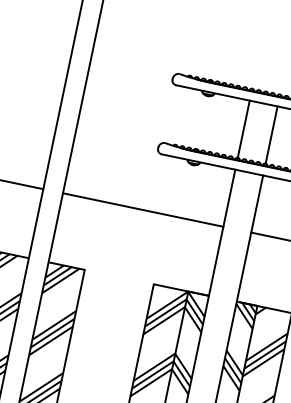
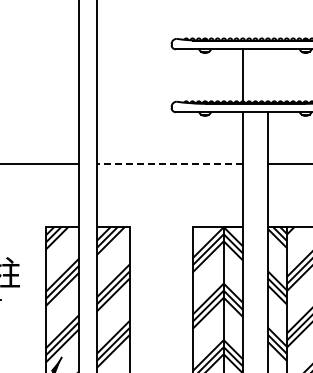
line: (272, 135) -> (268, 75), removed
line: (142, 210) -> (169, 164), solid -> dashed

